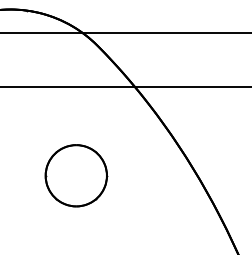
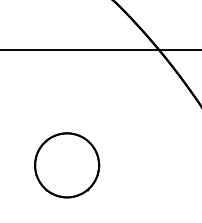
part: (76, 175) -> (67, 165), moved

